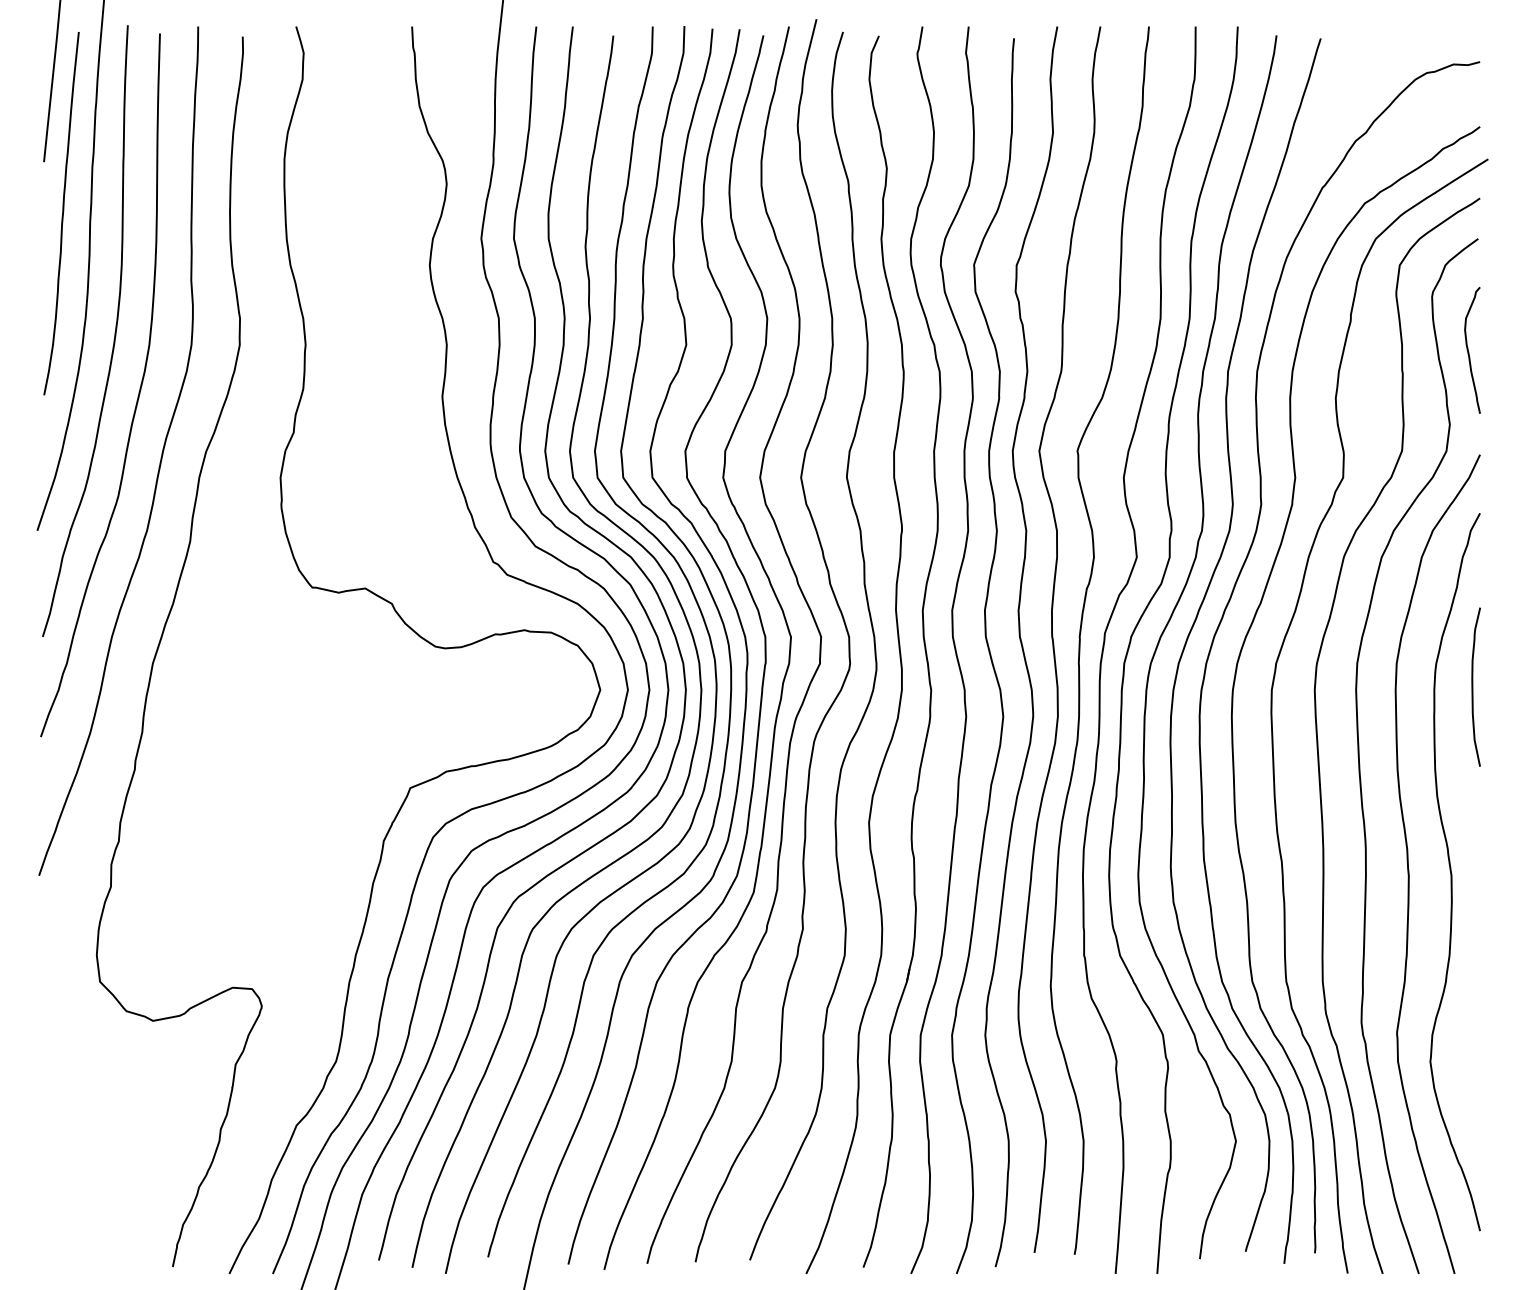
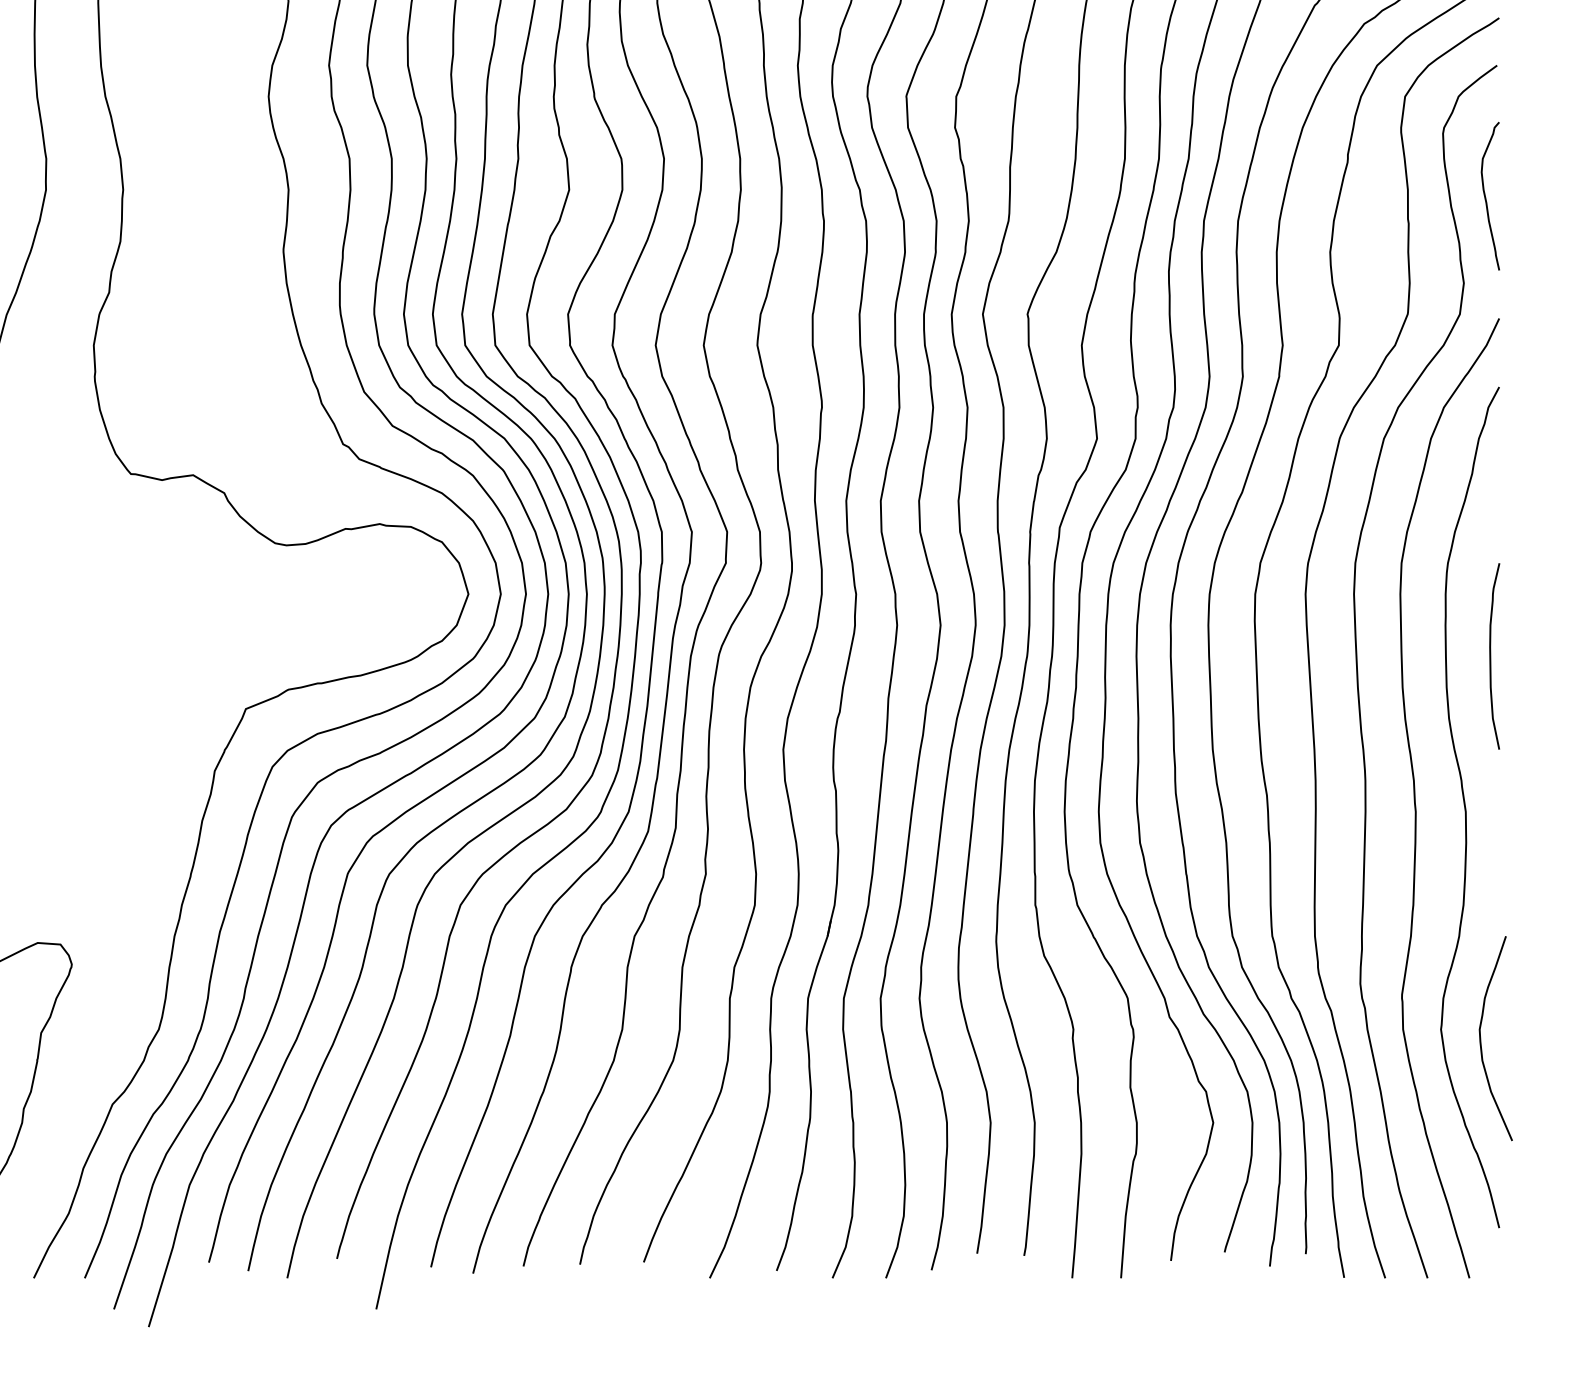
curve: (1473, 686) -> (1491, 655), moved
curve: (1464, 1068) -> (1481, 1037), added

